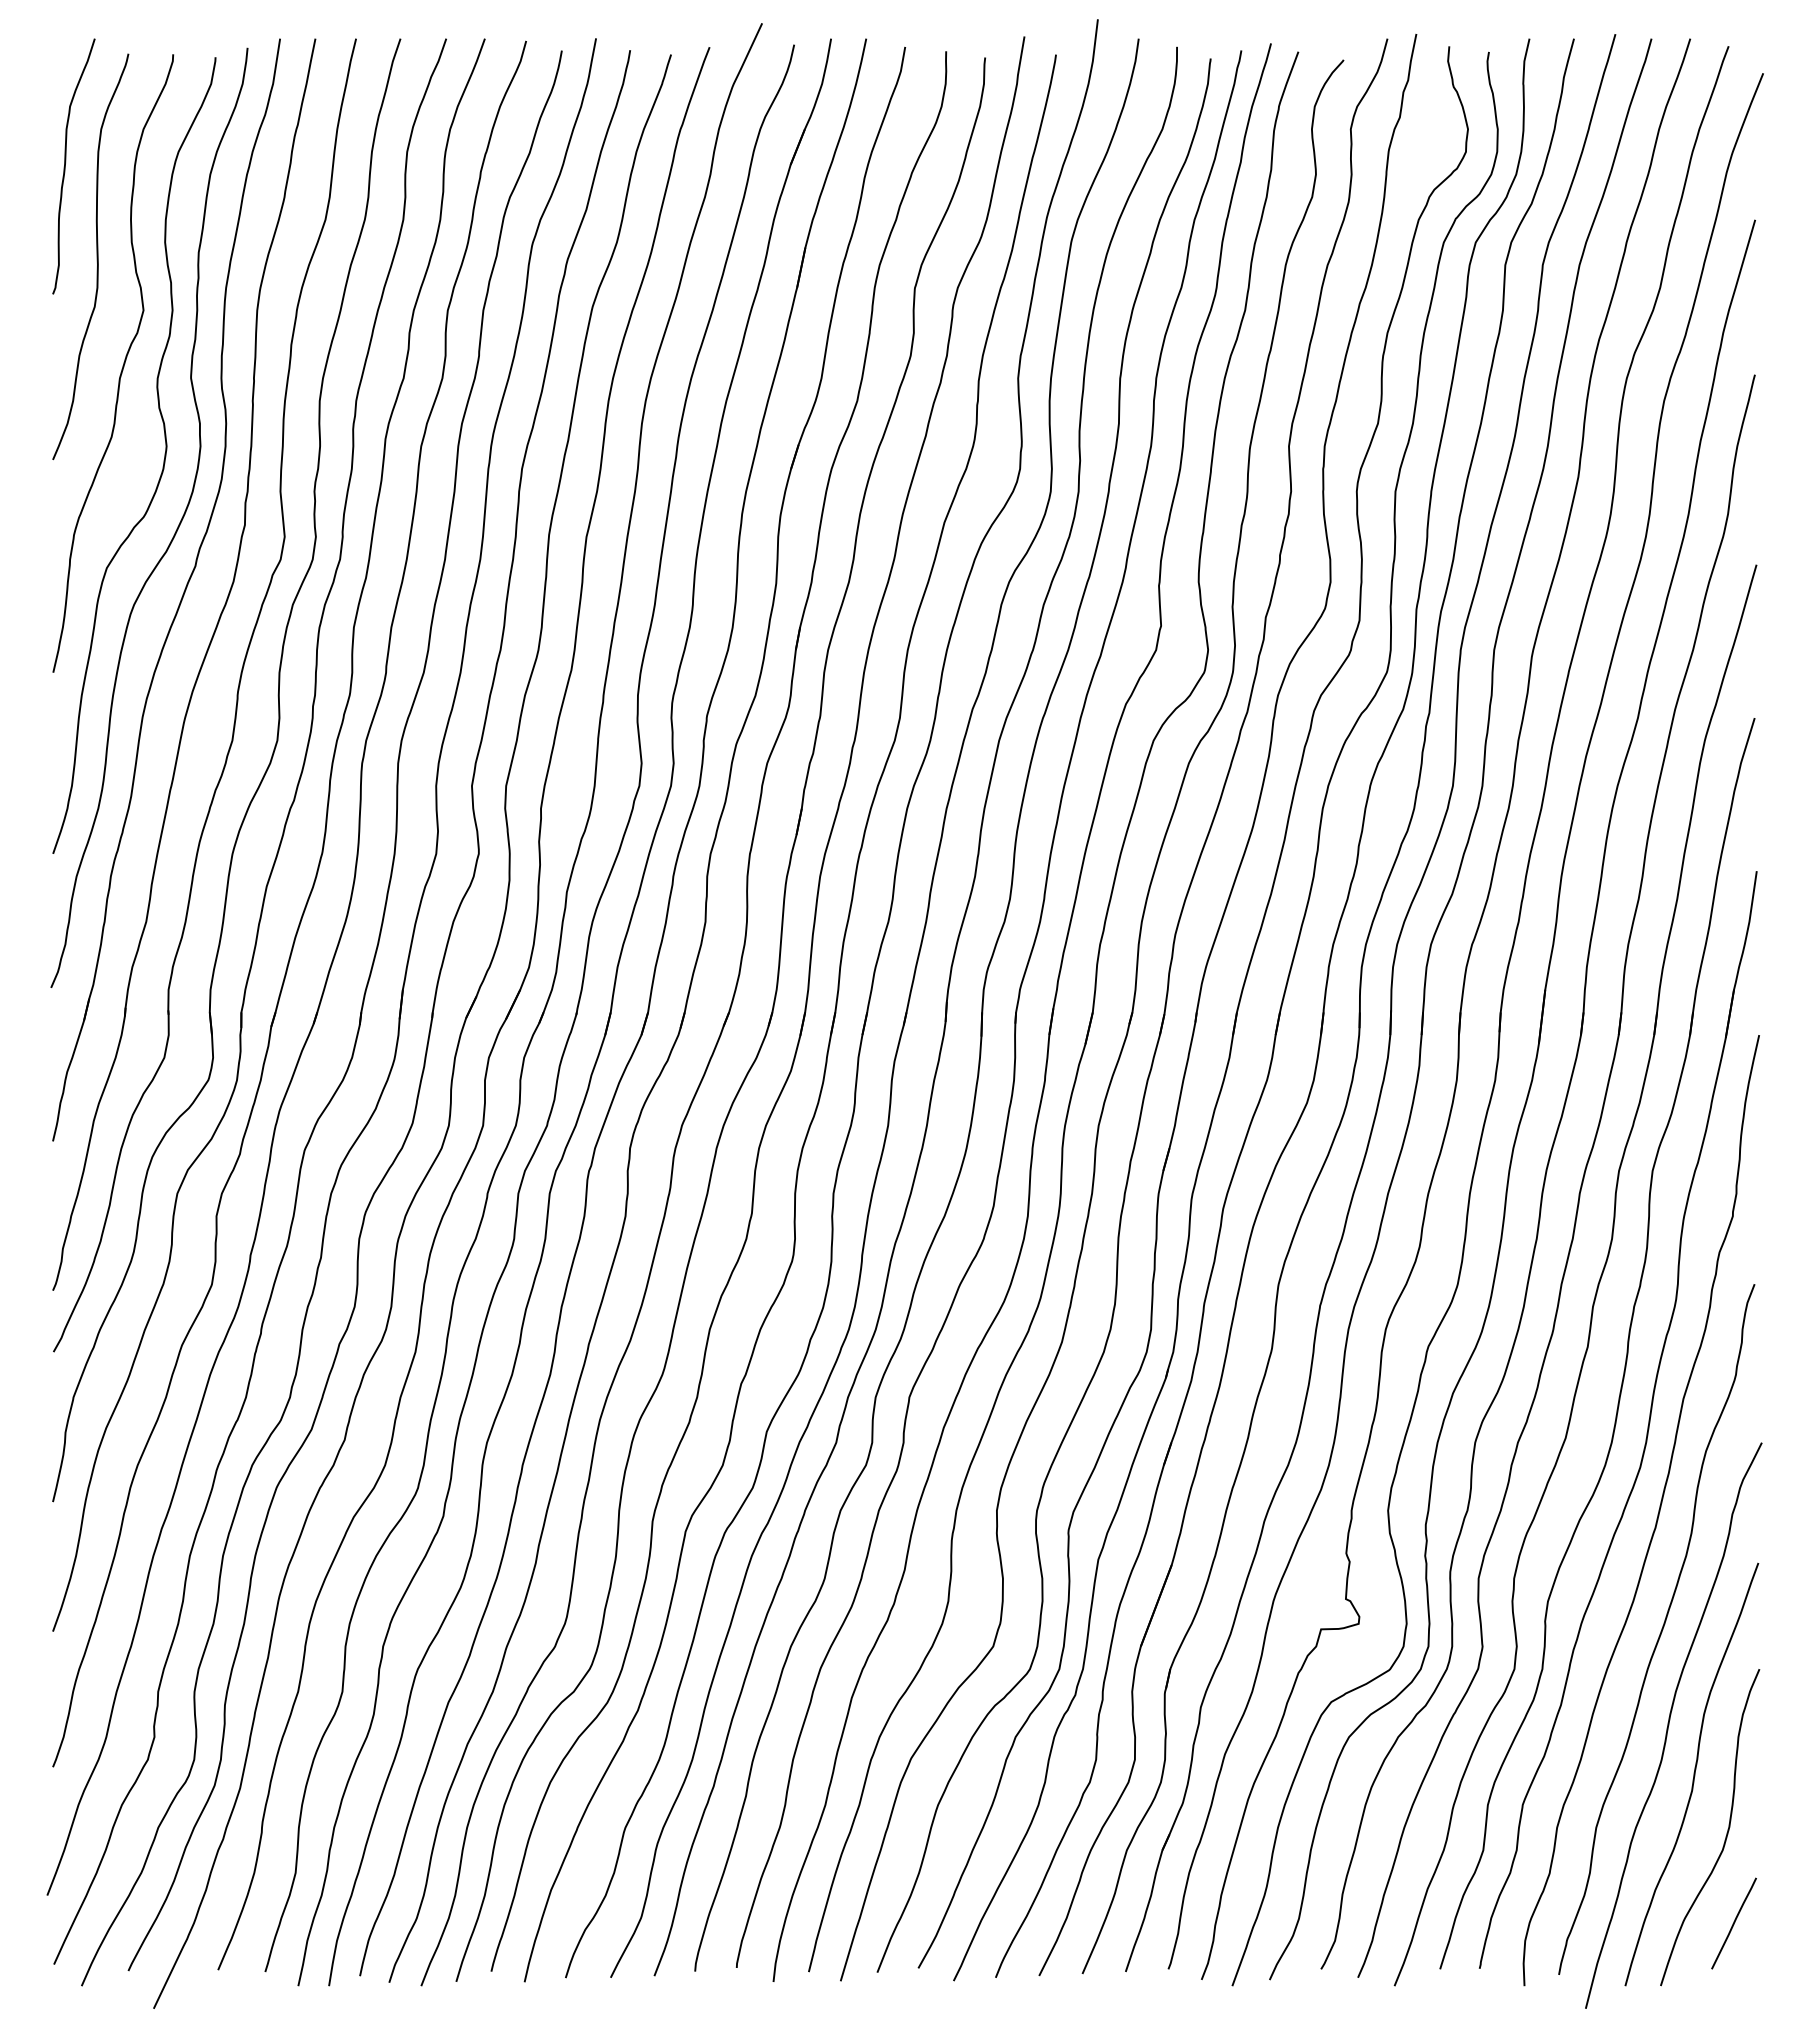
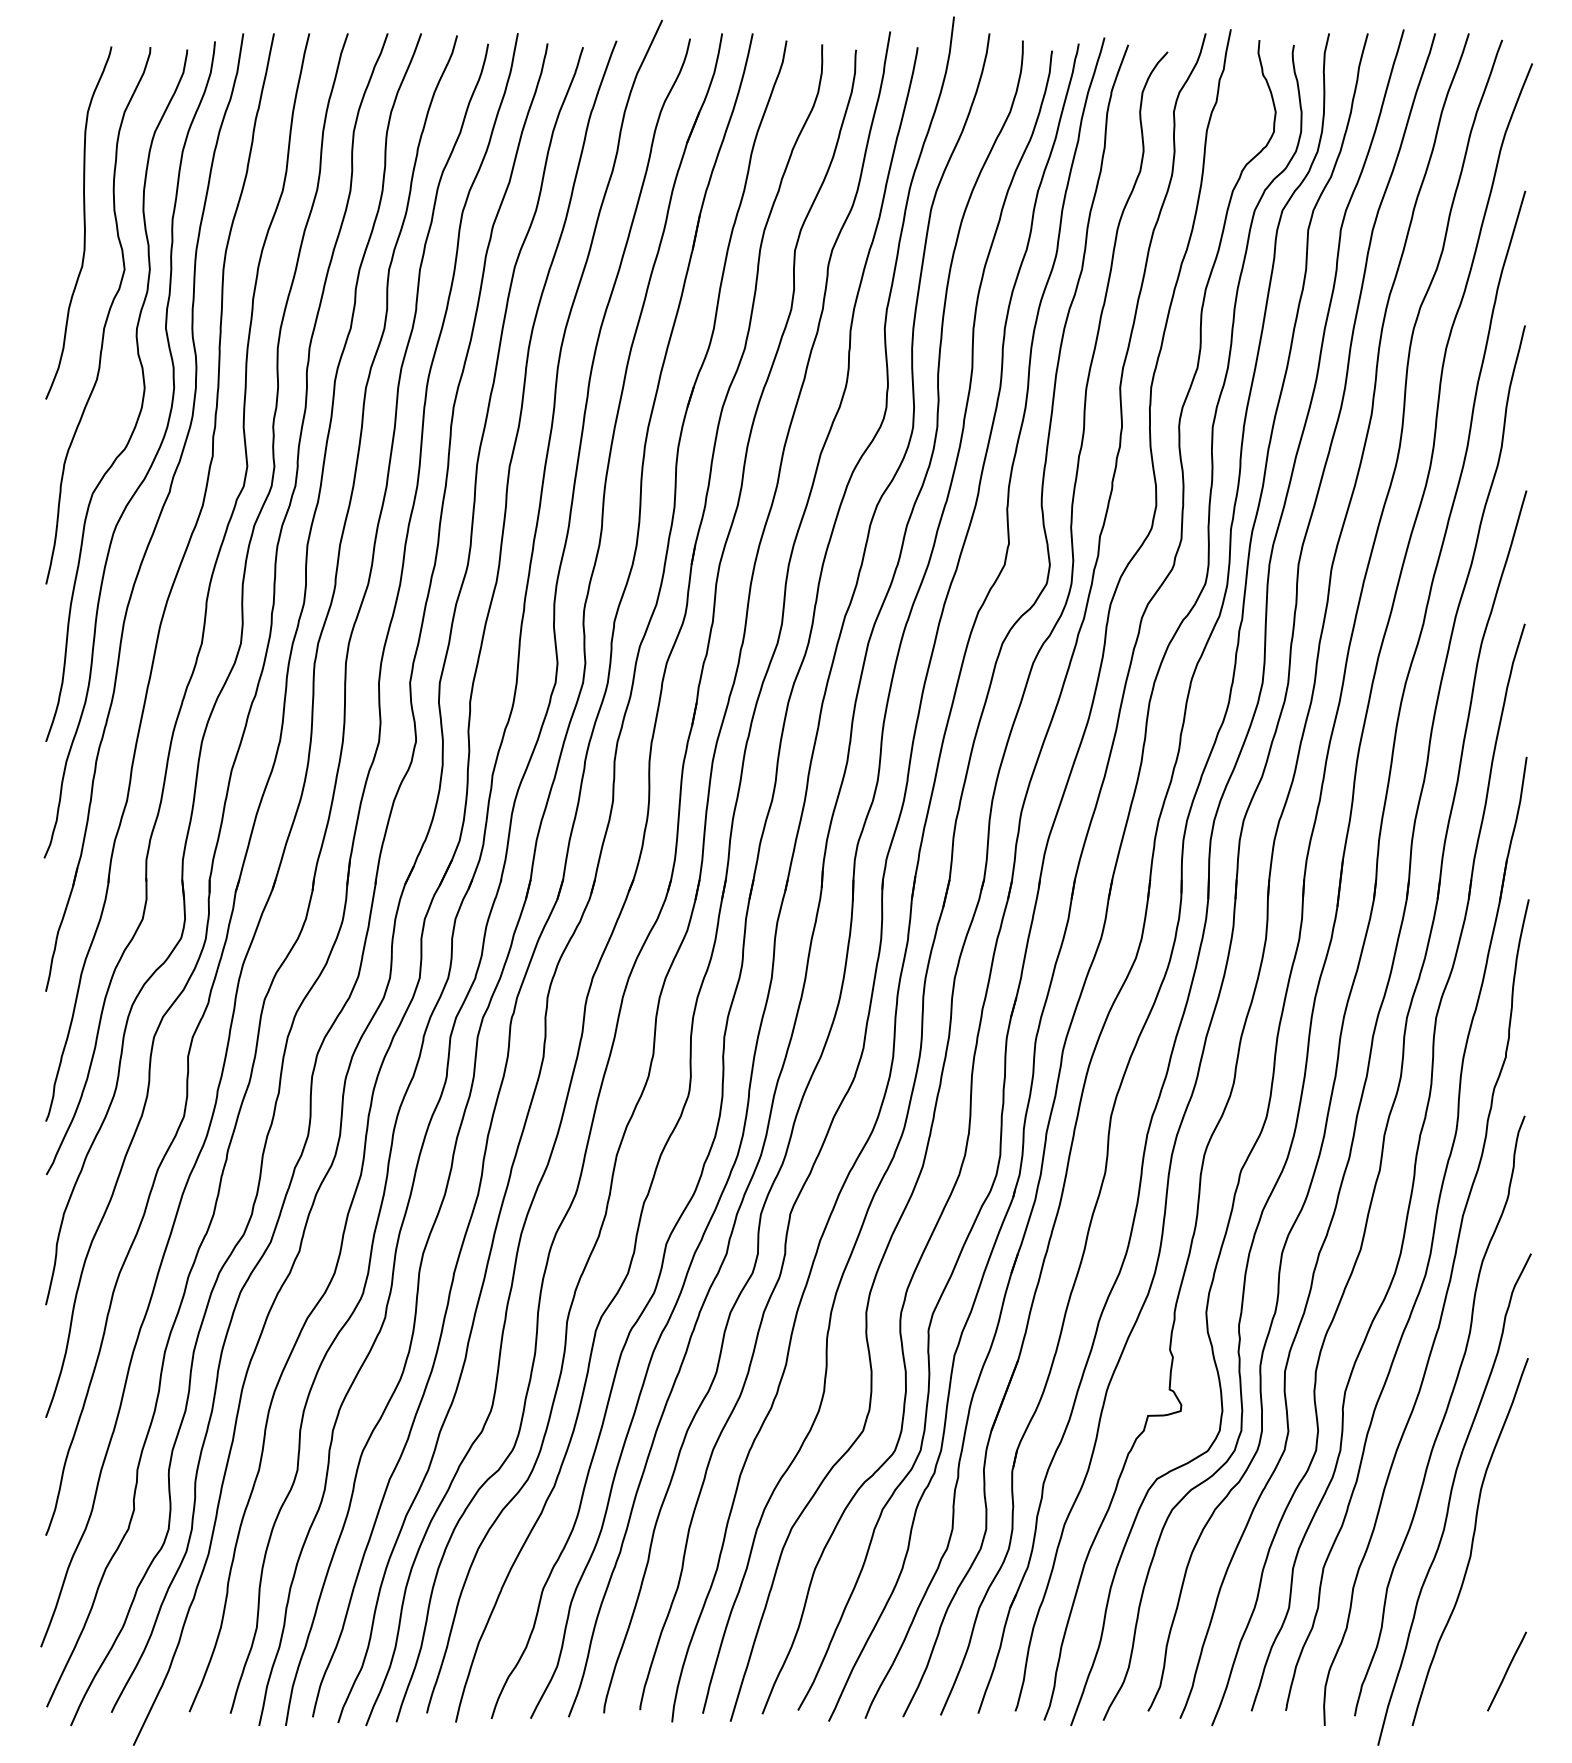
curve: (66, 166) -> (57, 144), removed
curve: (1726, 1831) -> (1500, 1591), removed

